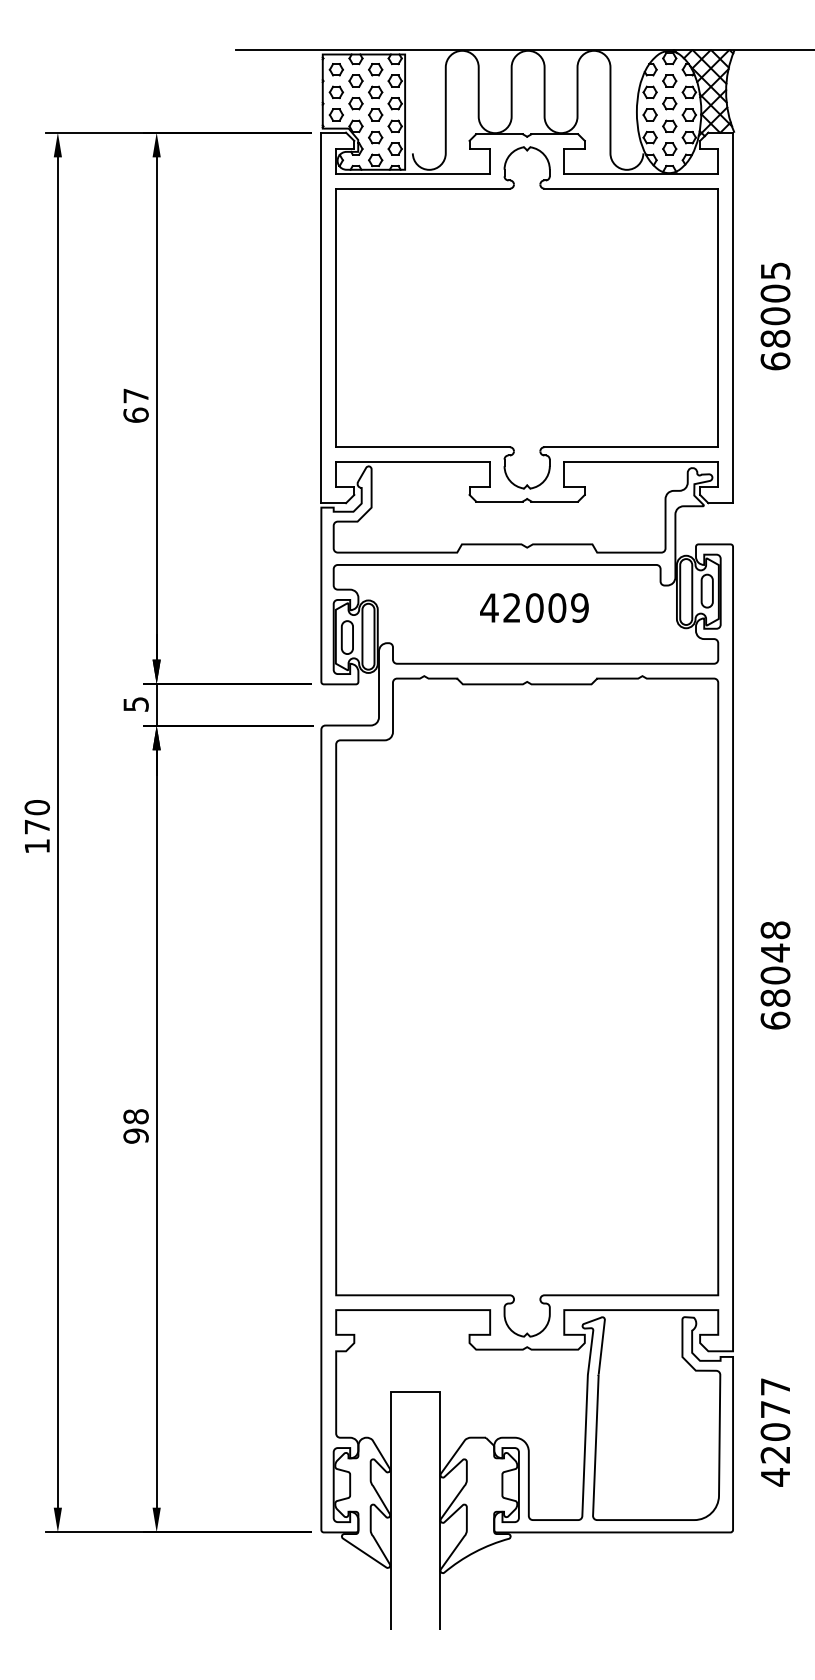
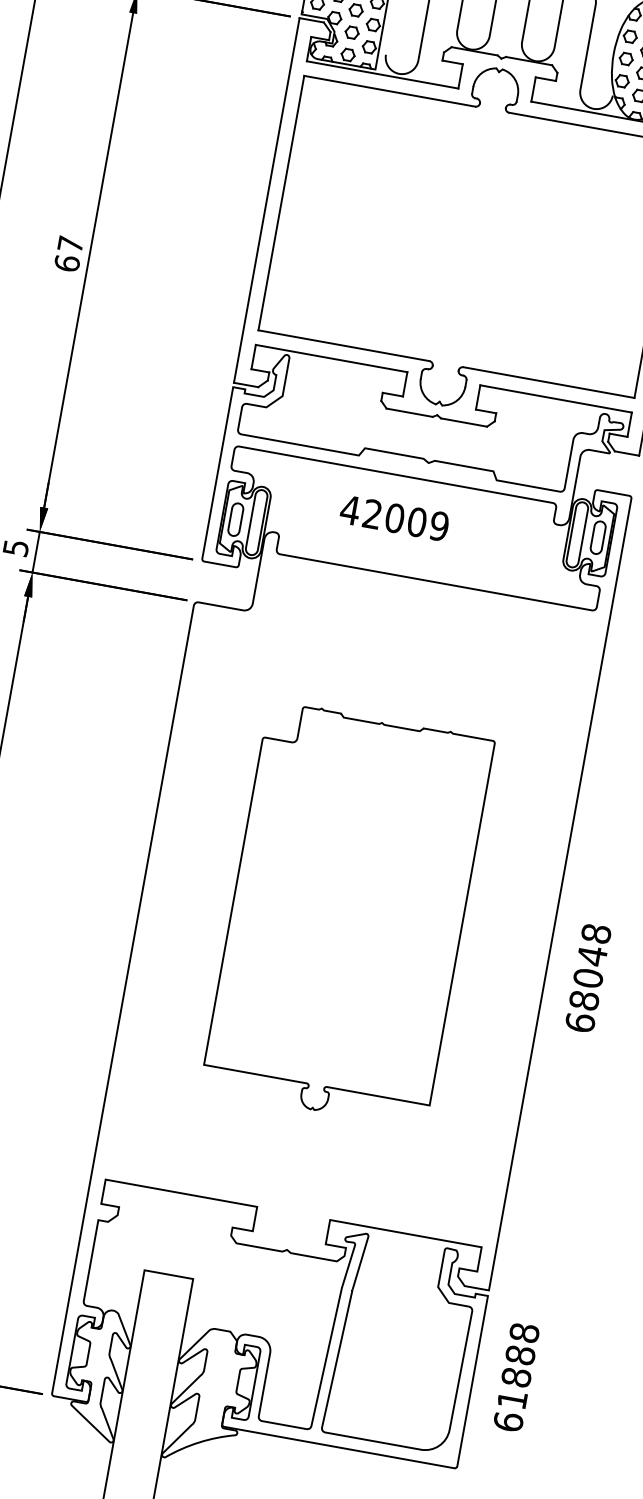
text: (534, 607) -> (394, 517), moved
text: (775, 975) -> (588, 978), moved
part: (527, 1006) -> (347, 914), size x0.6
text: (775, 1432) -> (516, 1377), 42077 -> 61888

